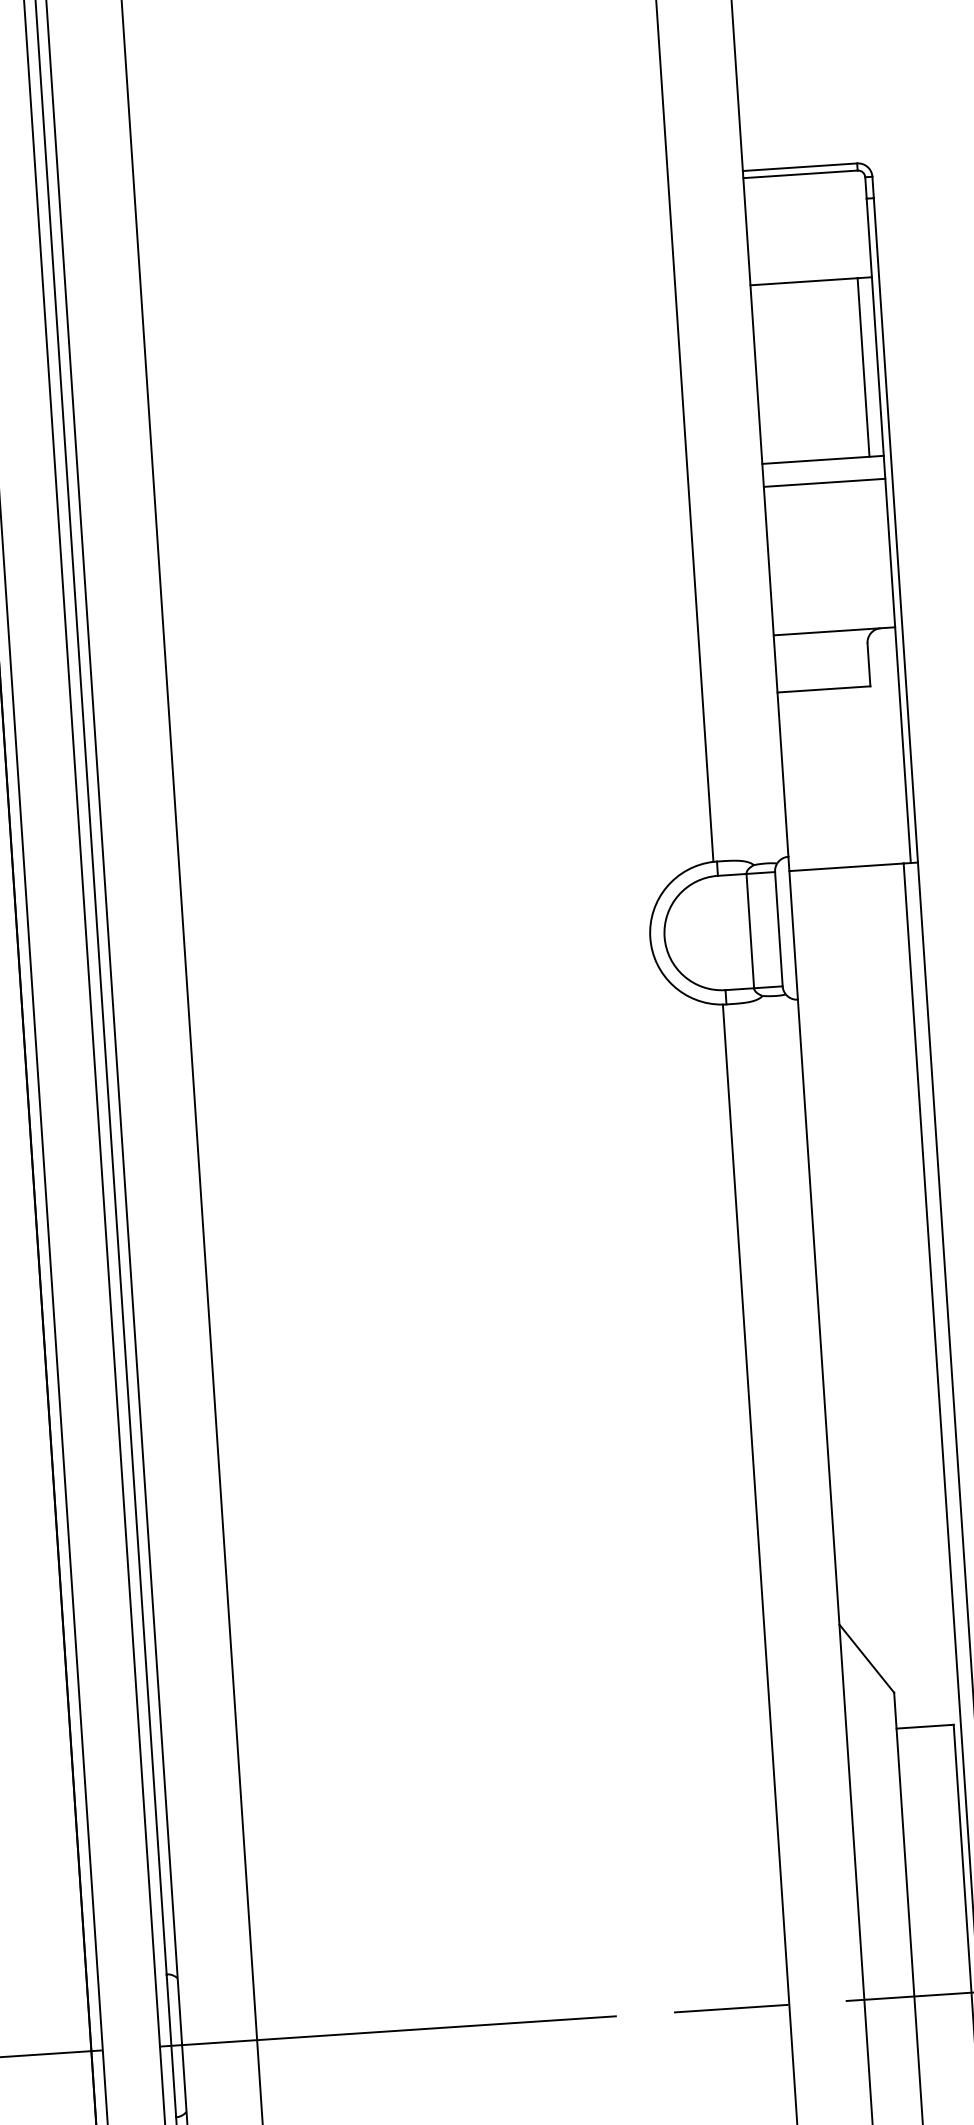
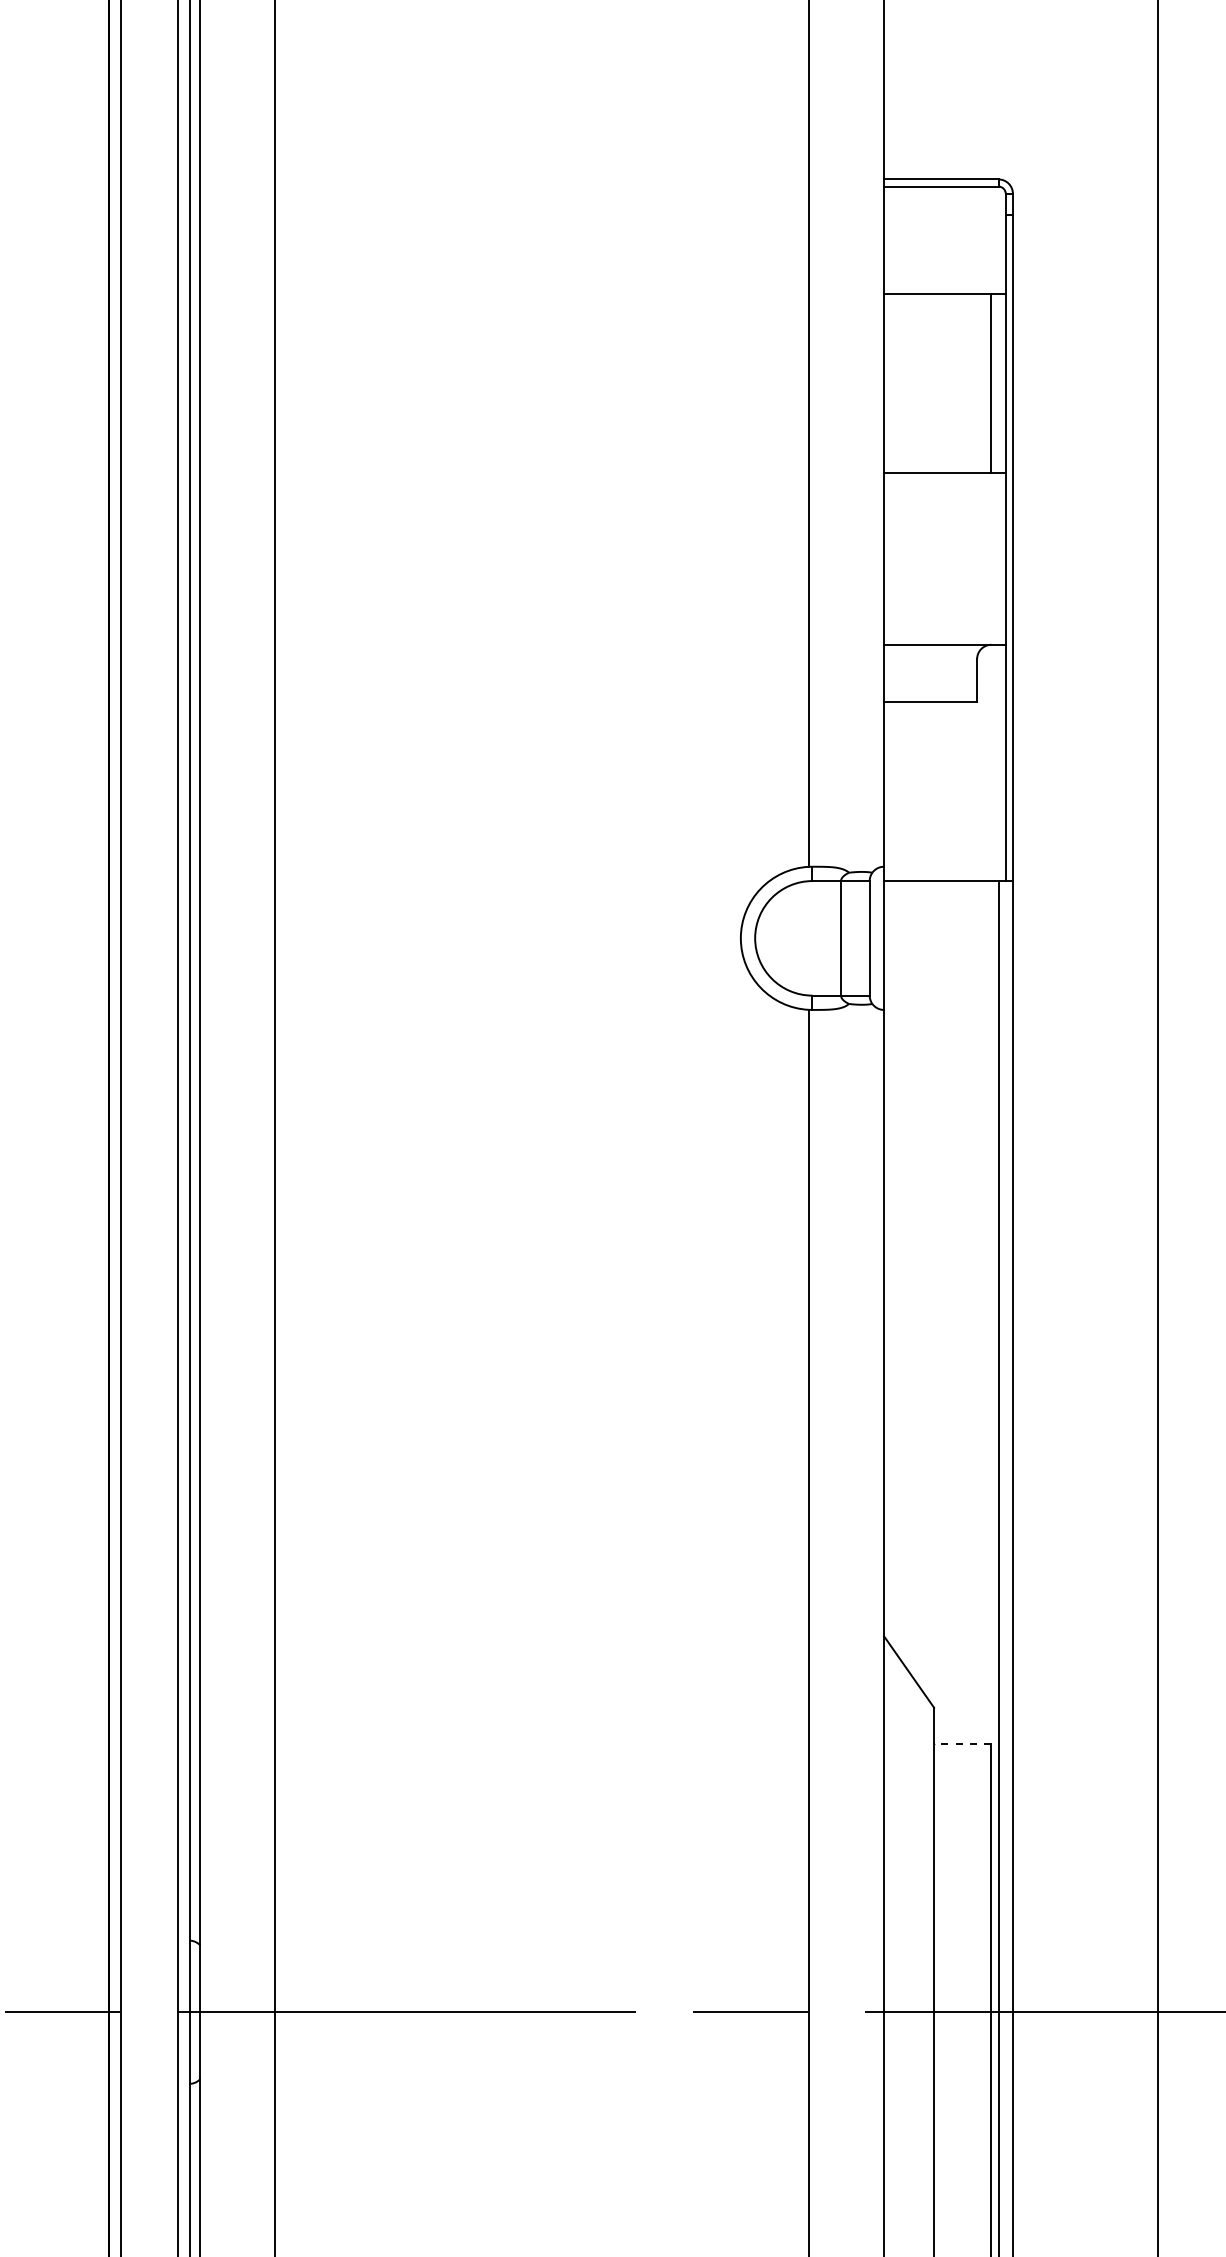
line: (824, 483) -> (944, 496), removed
line: (924, 1726) -> (962, 1743), solid -> dashed

